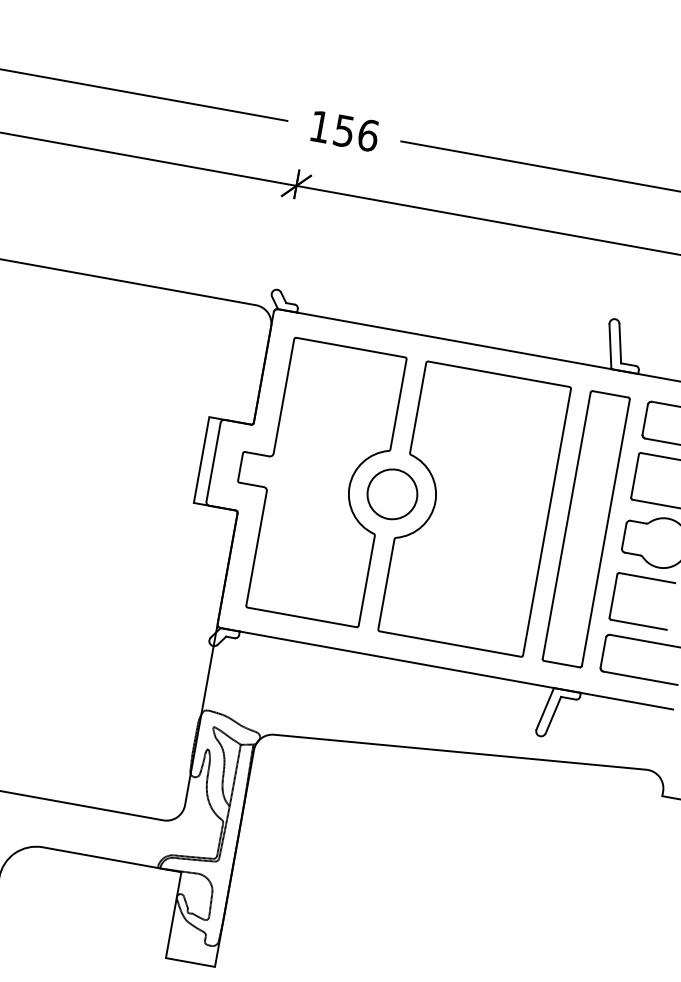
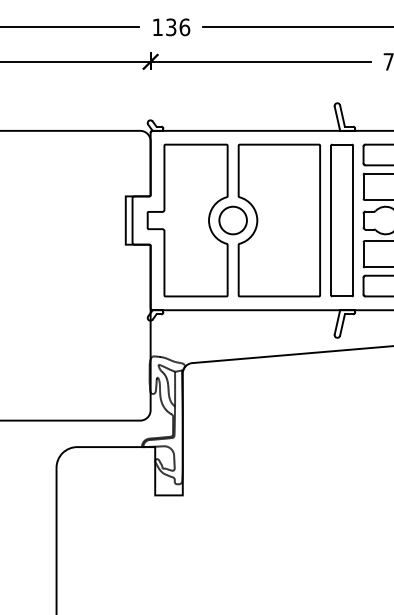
text: (344, 129) -> (171, 26), 156 -> 136

